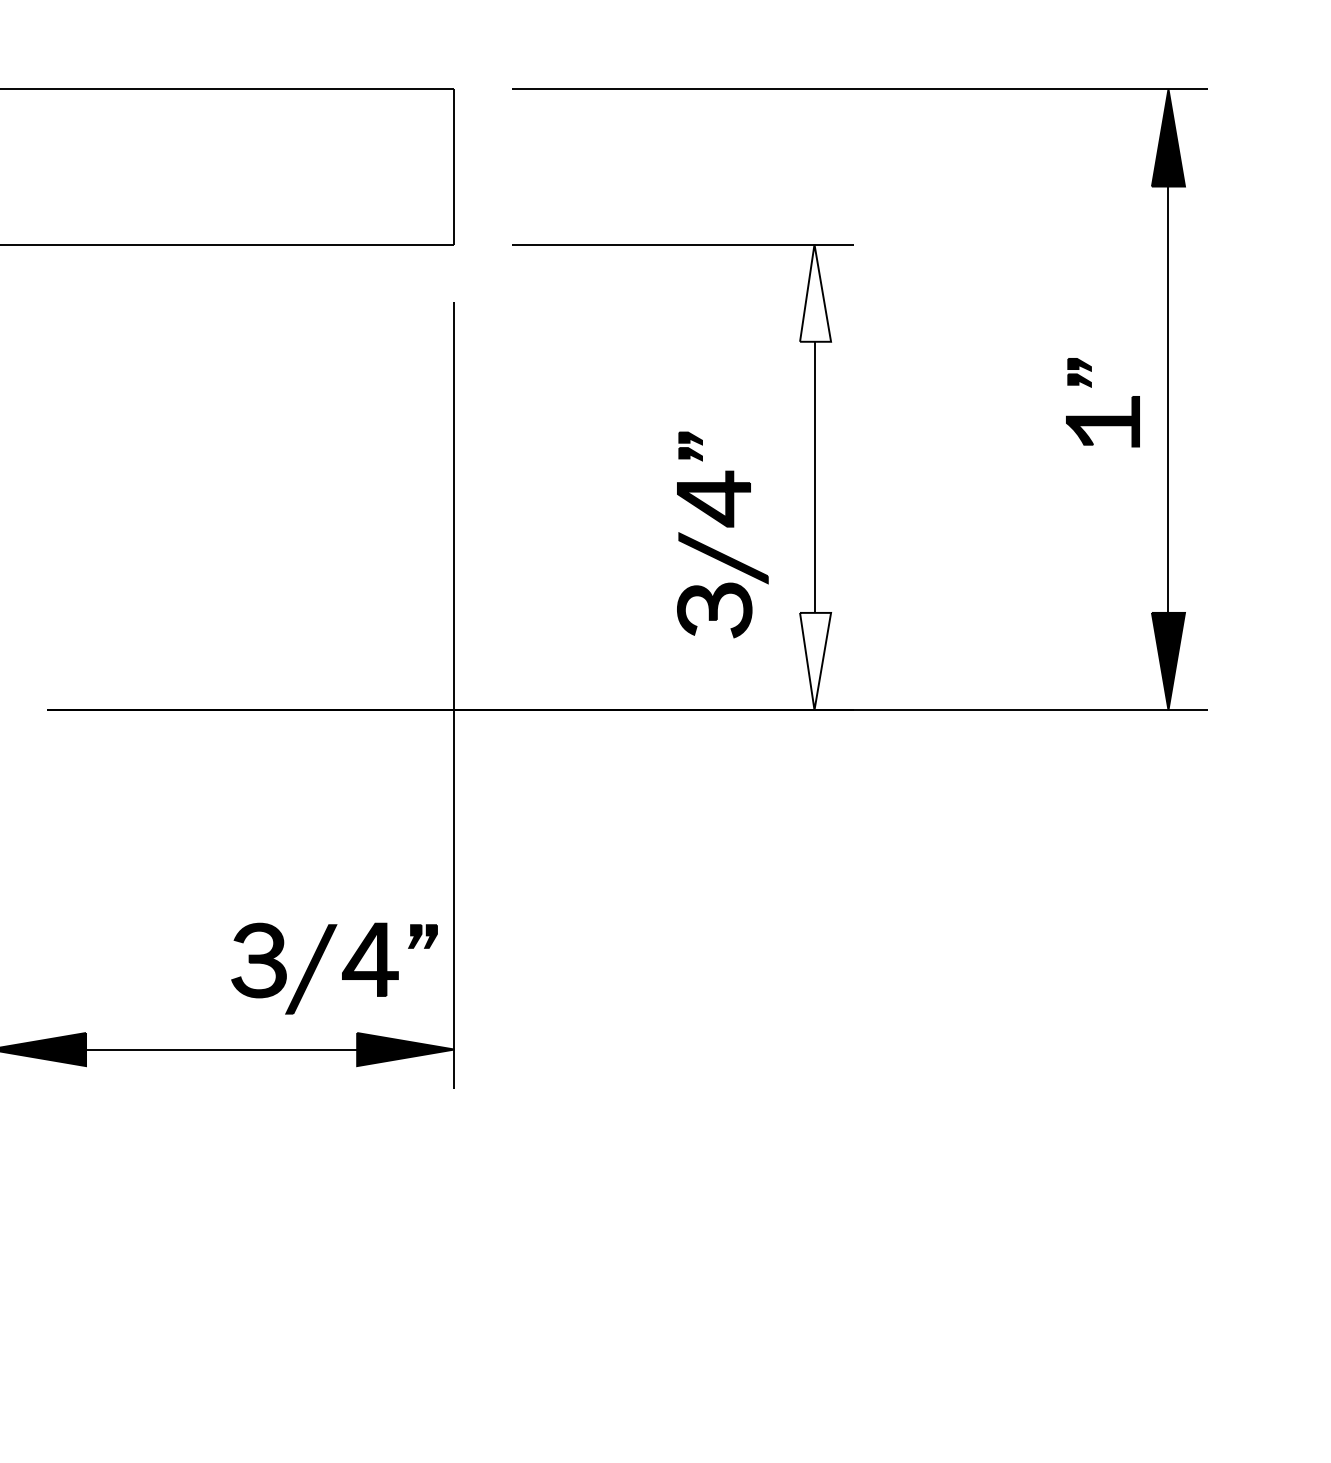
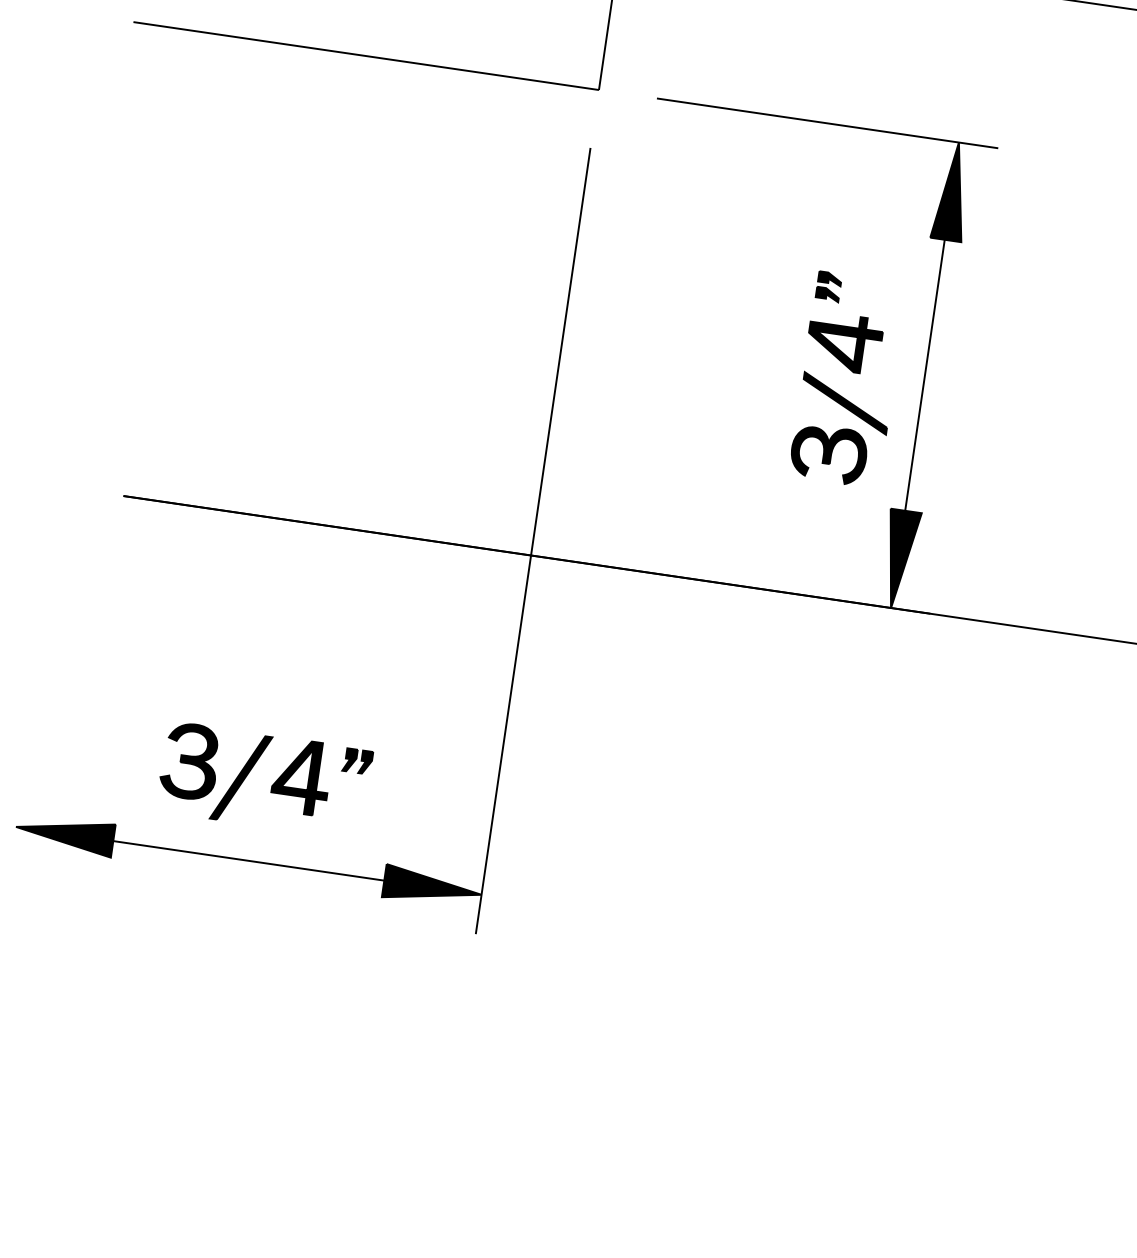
fill: (815, 292) -> (952, 190), added
part: (726, 527) -> (852, 373), moved
fill: (815, 661) -> (899, 559), added
part: (342, 971) -> (272, 784), moved

